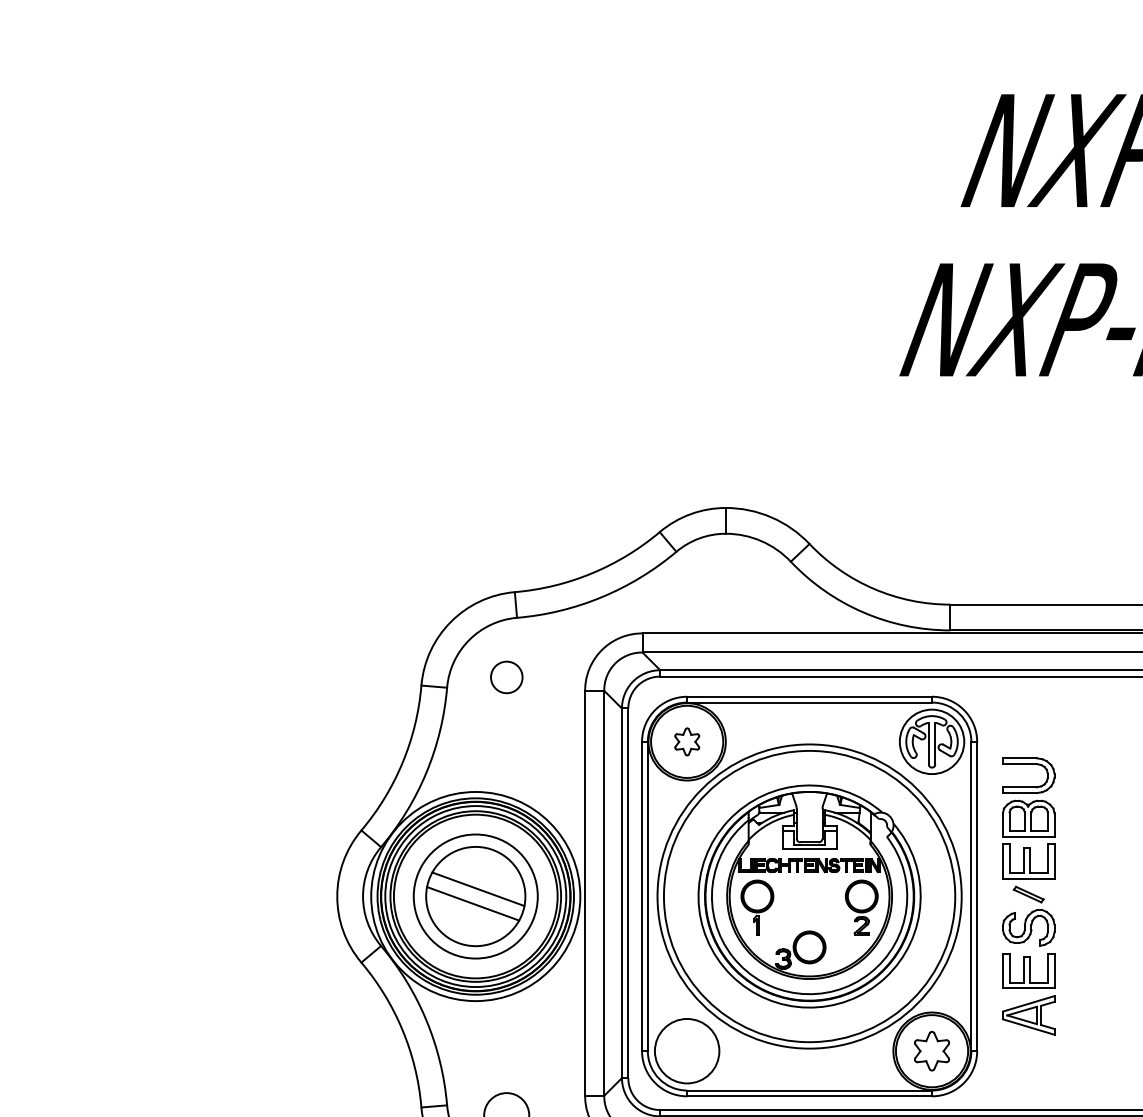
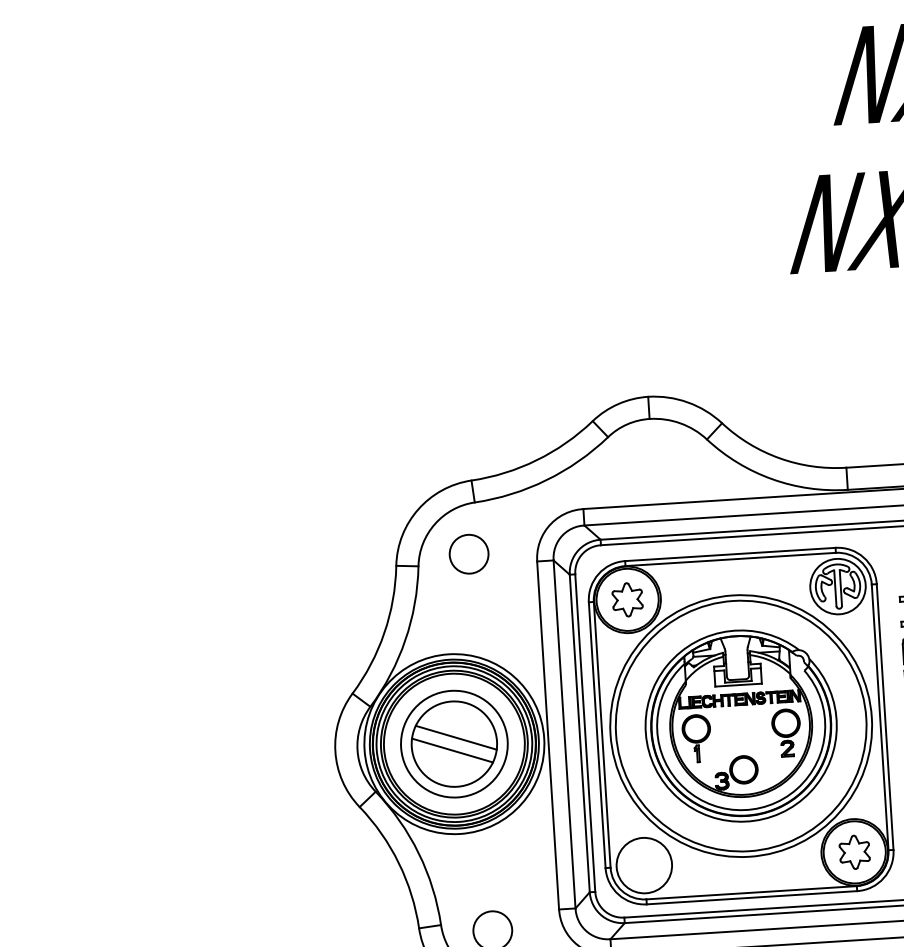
circle: (506, 677) -> (468, 554), size x1.43
part: (687, 741) -> (627, 599), size x1.43

